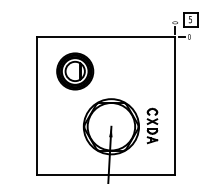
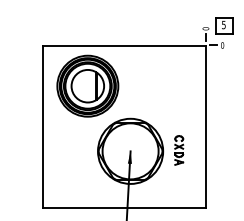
part: (74, 70) -> (87, 85), size x1.43
part: (152, 126) -> (179, 150), size x0.71

